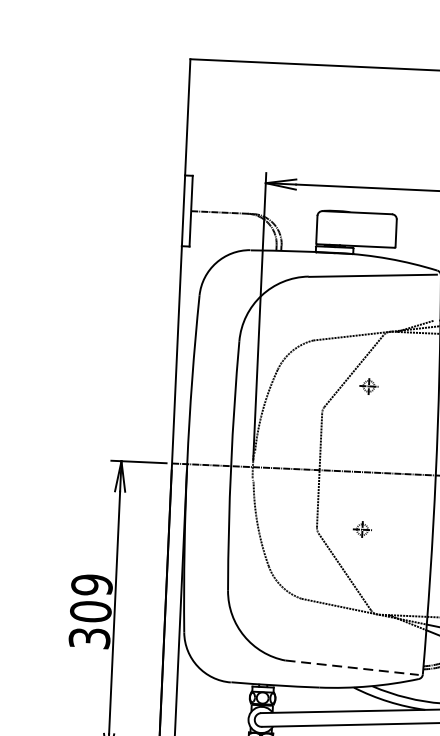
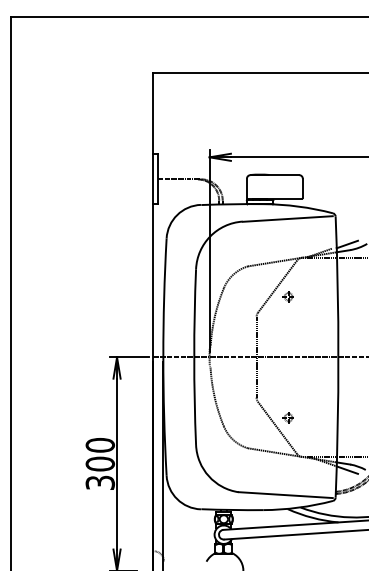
part: (360, 529) -> (287, 417), moved
text: (90, 585) -> (99, 445), 309 -> 300
line: (353, 668) -> (286, 495), dashed -> solid

